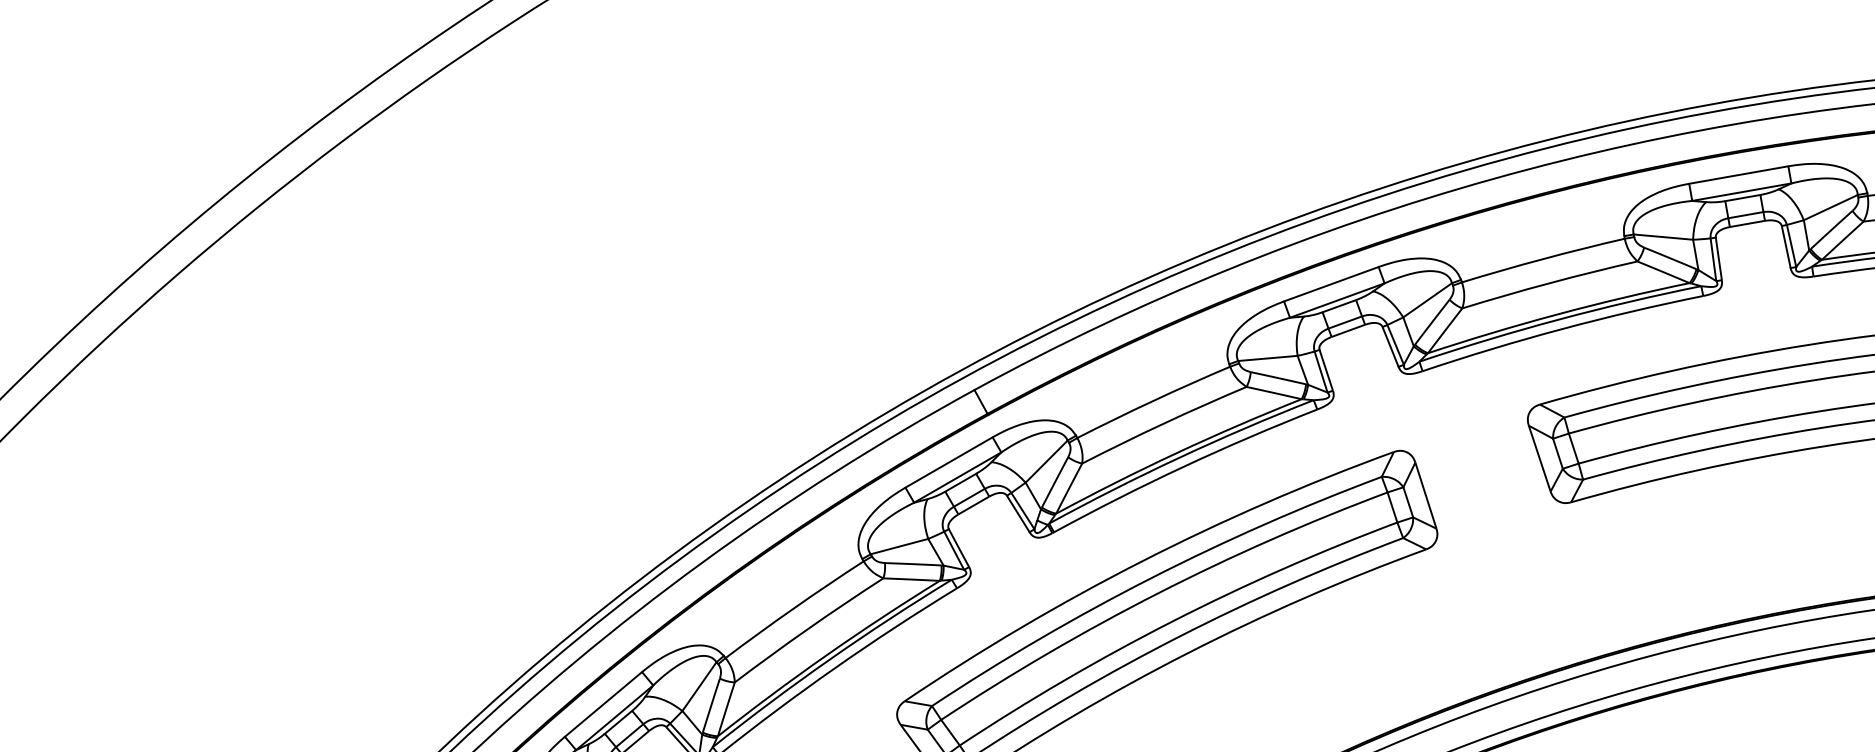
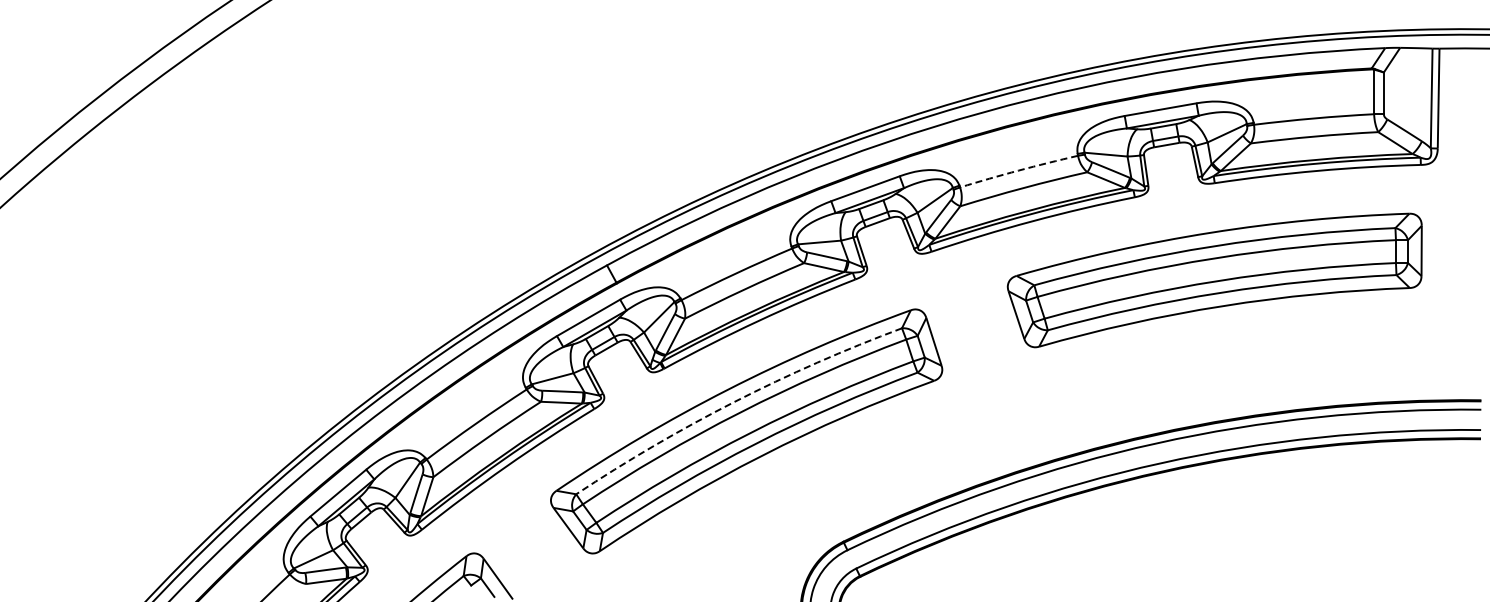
arc: (1542, 259) -> (1018, 170), solid -> dashed
arc: (1150, 579) -> (734, 402), solid -> dashed

